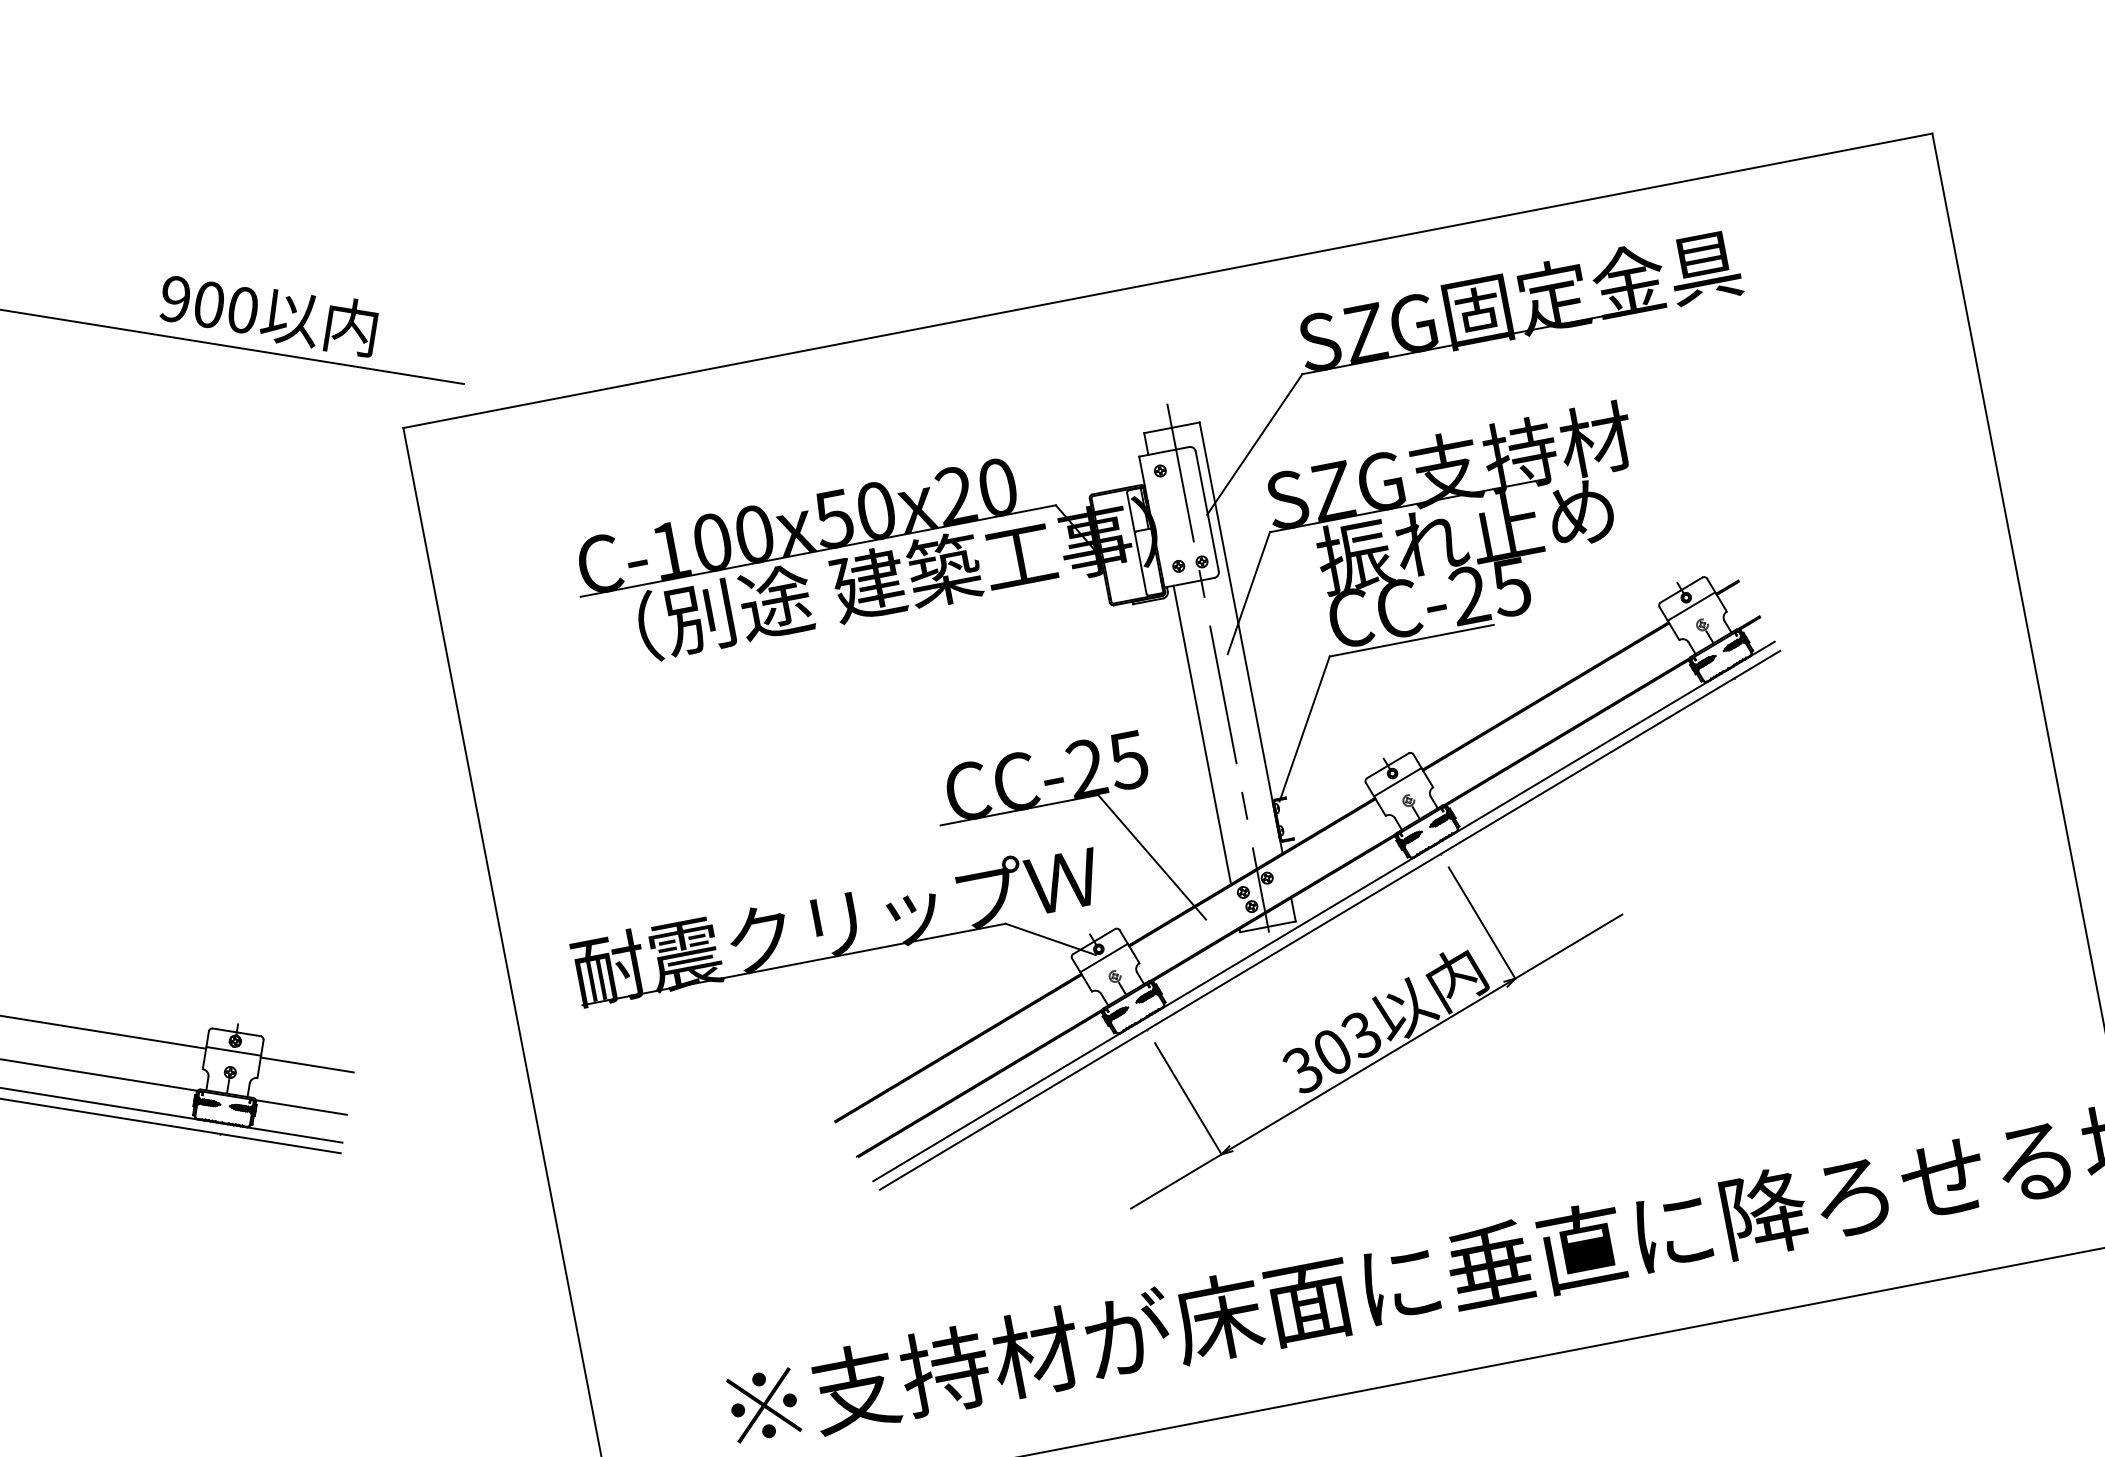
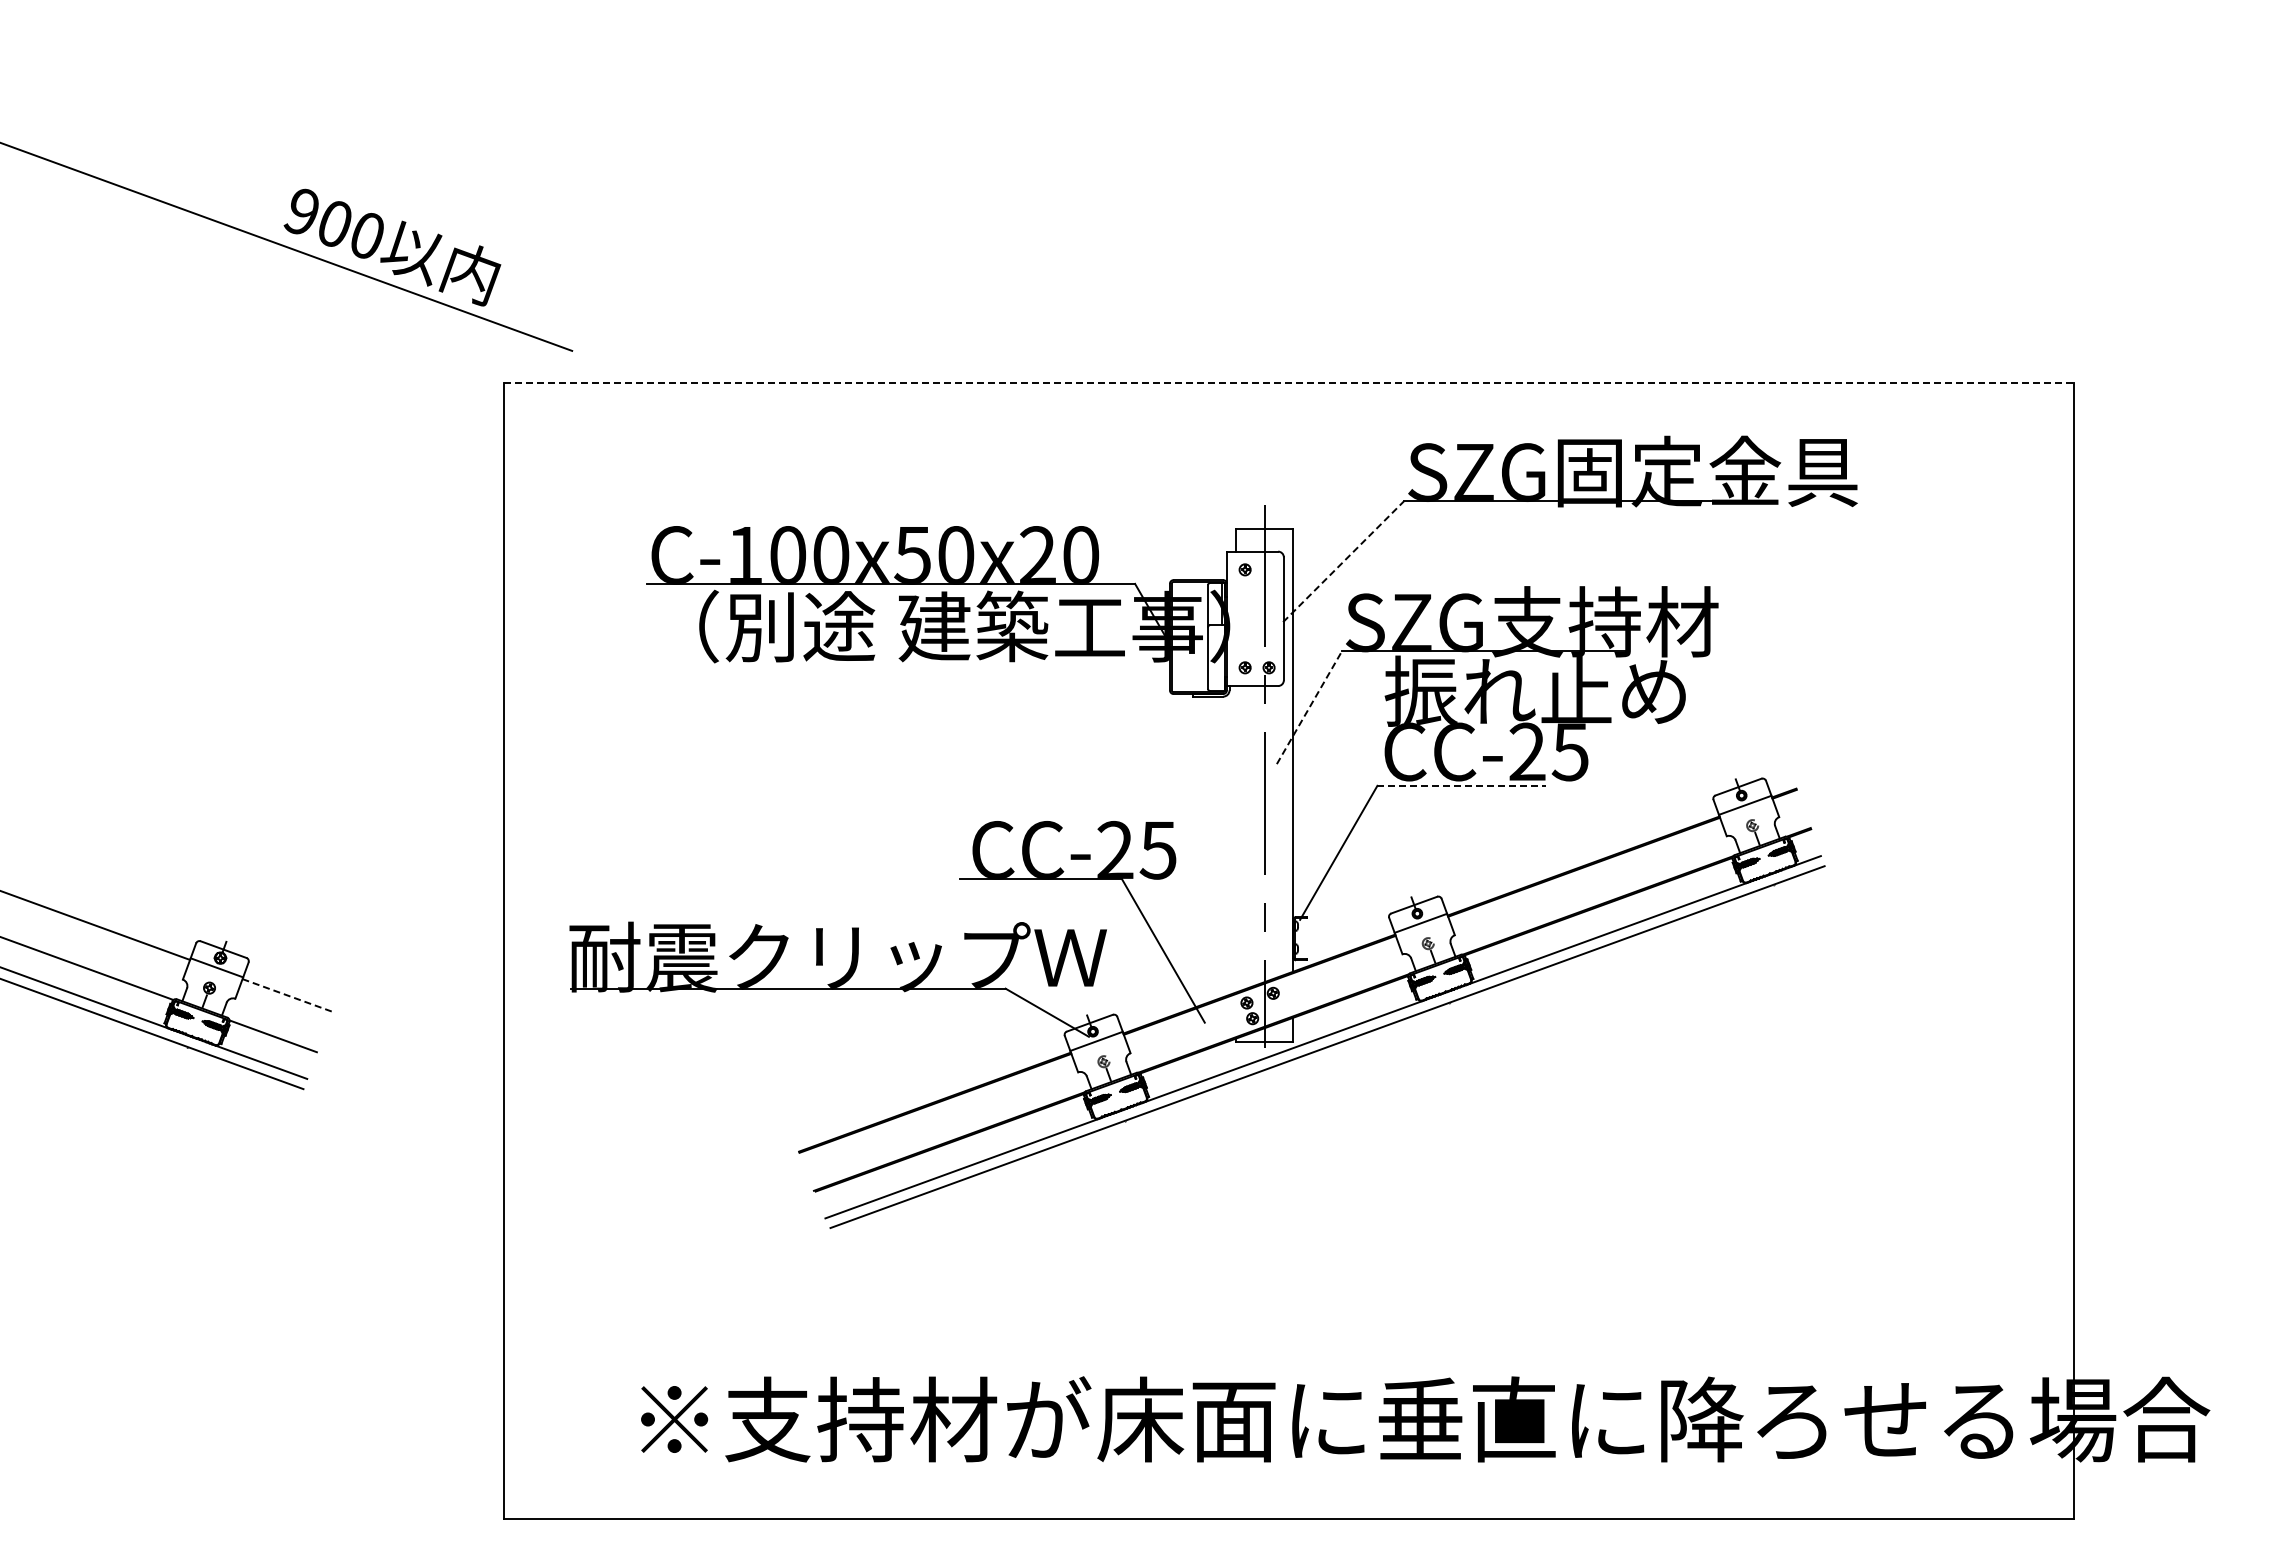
line: (1168, 280) -> (1289, 382), solid -> dashed
line: (1254, 444) -> (1343, 561), solid -> dashed
line: (1248, 592) -> (1309, 707), solid -> dashed
line: (1412, 640) -> (1462, 785), solid -> dashed
line: (1202, 735) -> (1236, 839), removed
part: (1368, 1022) -> (1346, 1155), removed
line: (306, 1065) -> (286, 995), solid -> dashed

